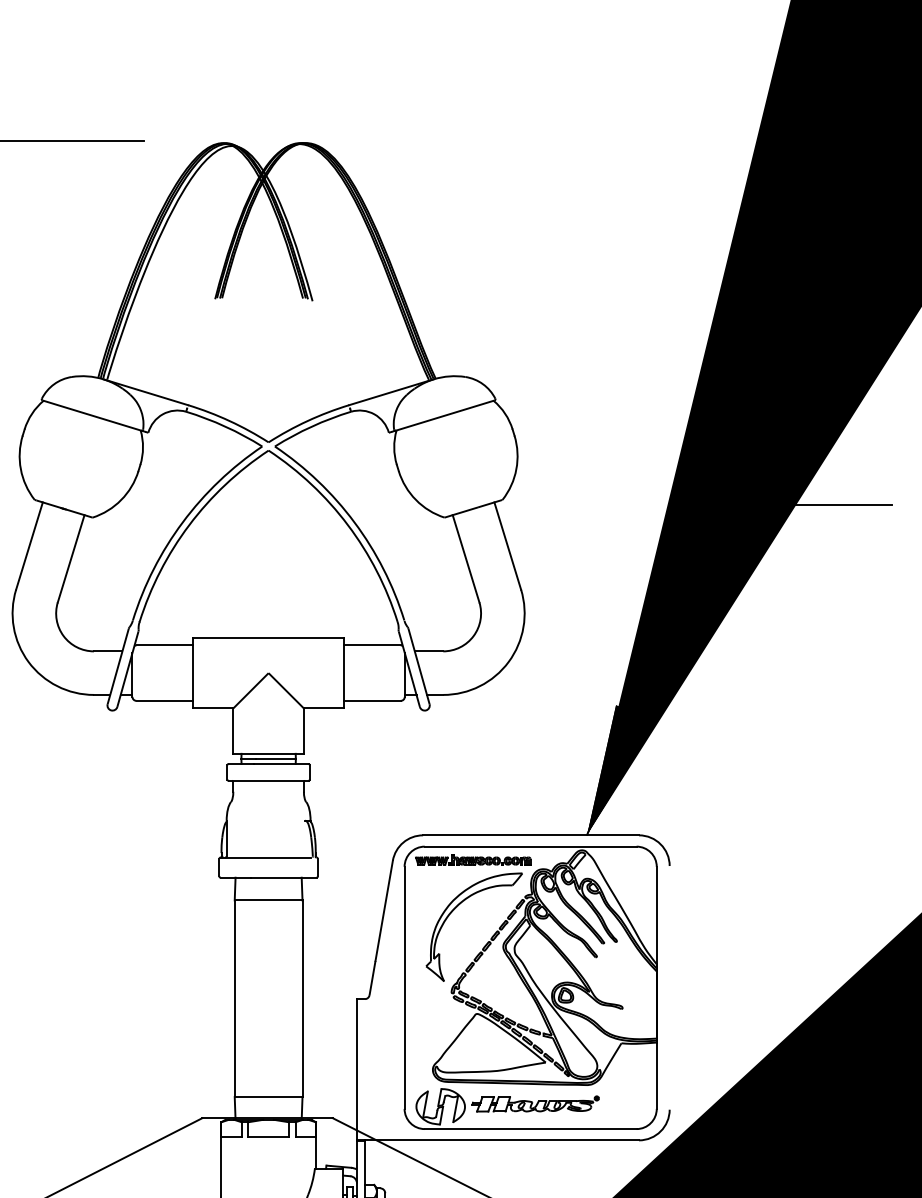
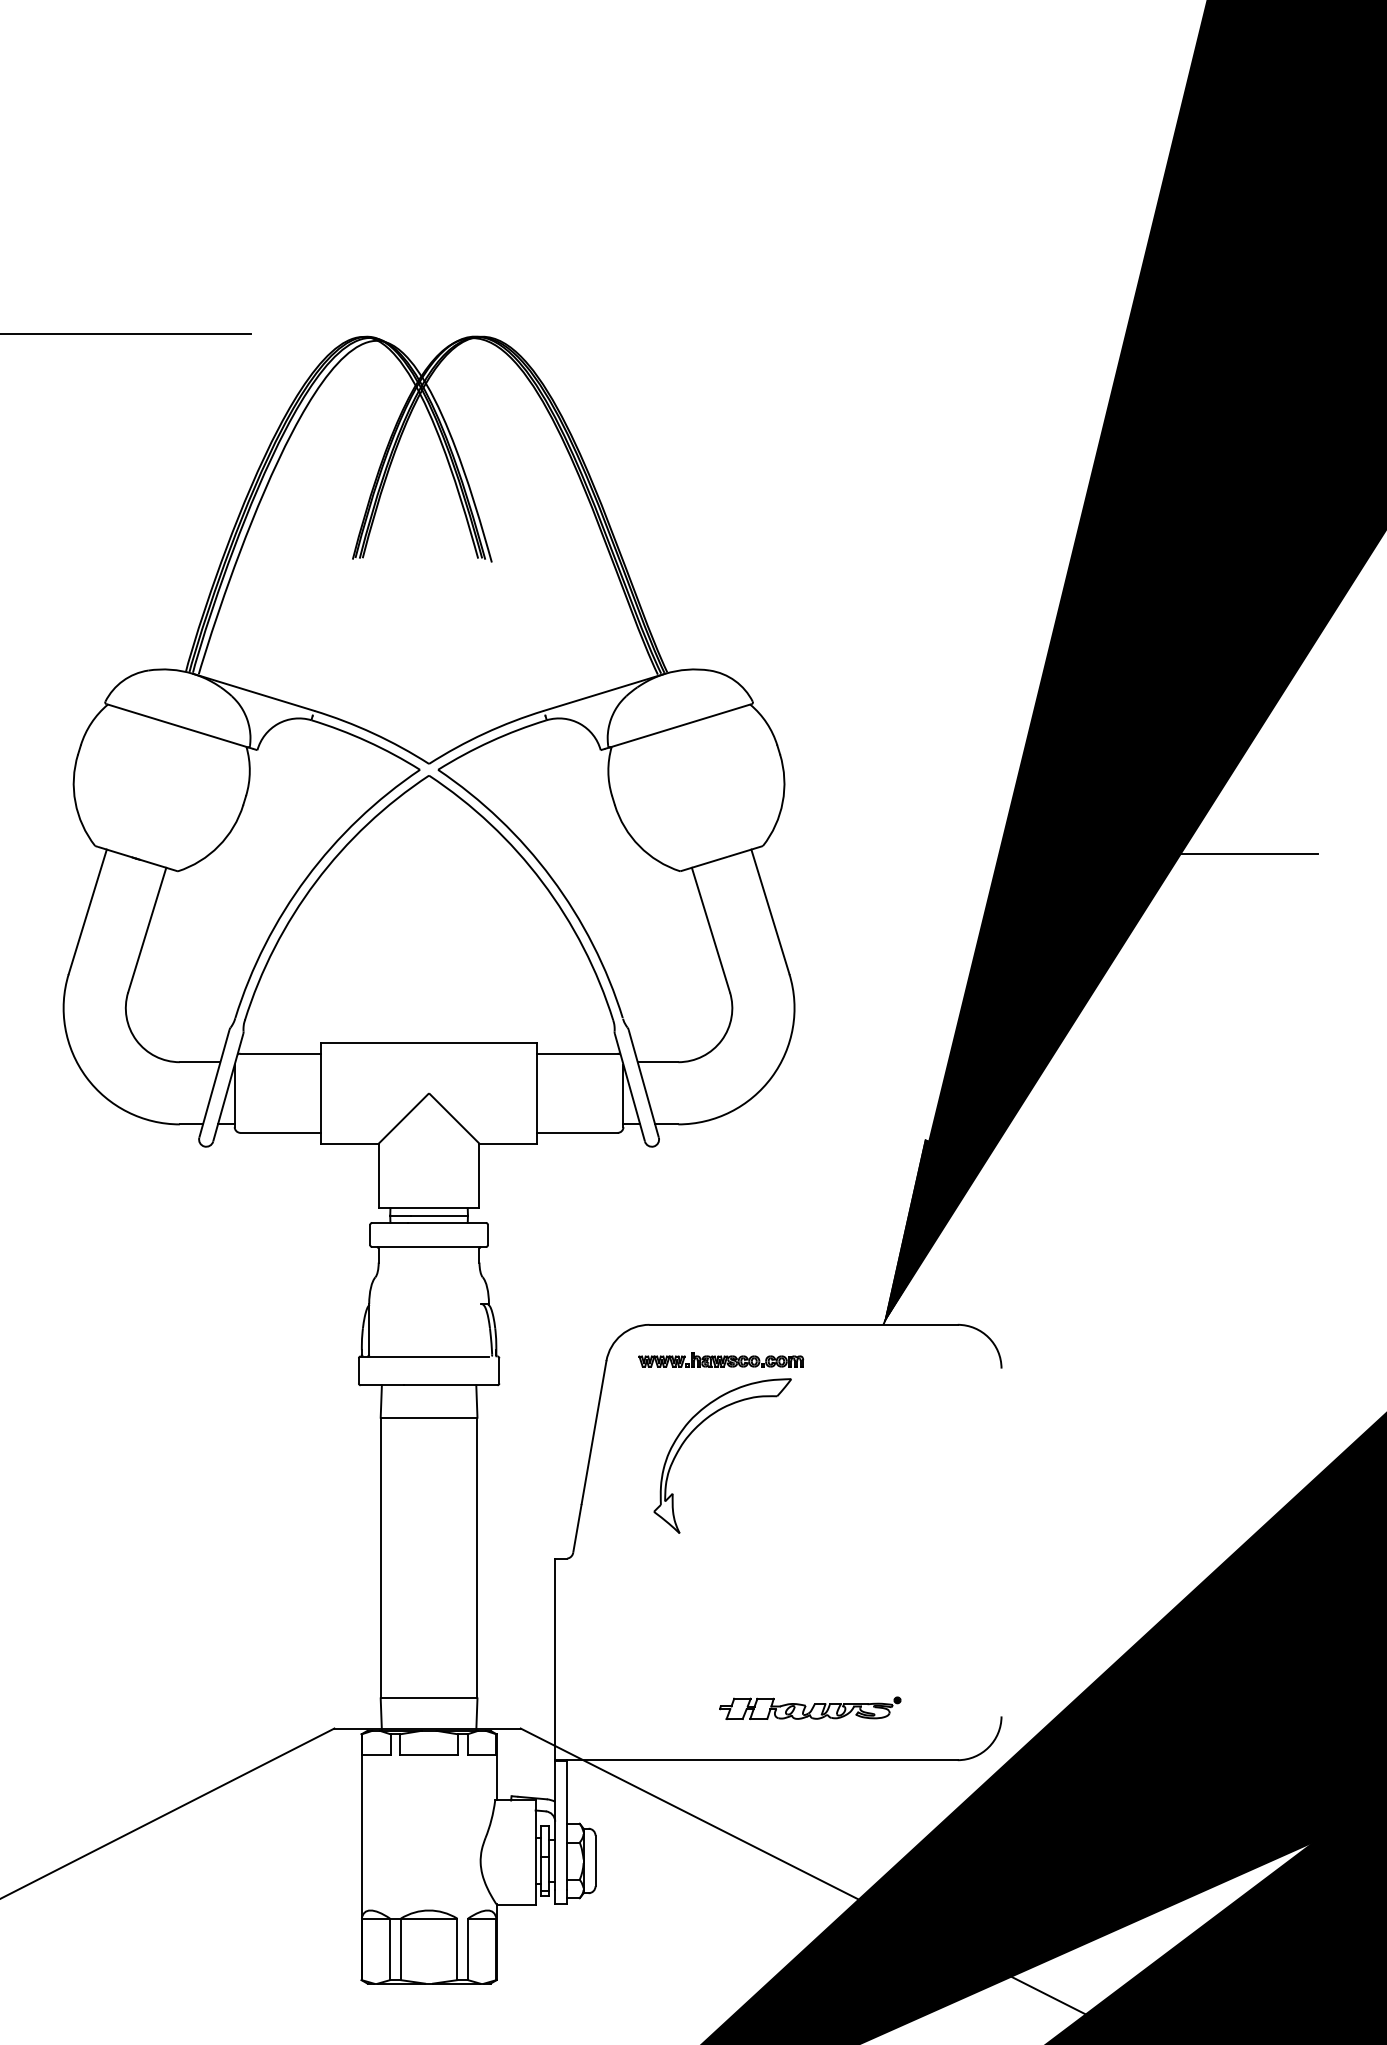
part: (530, 987) -> (802, 1542), removed

